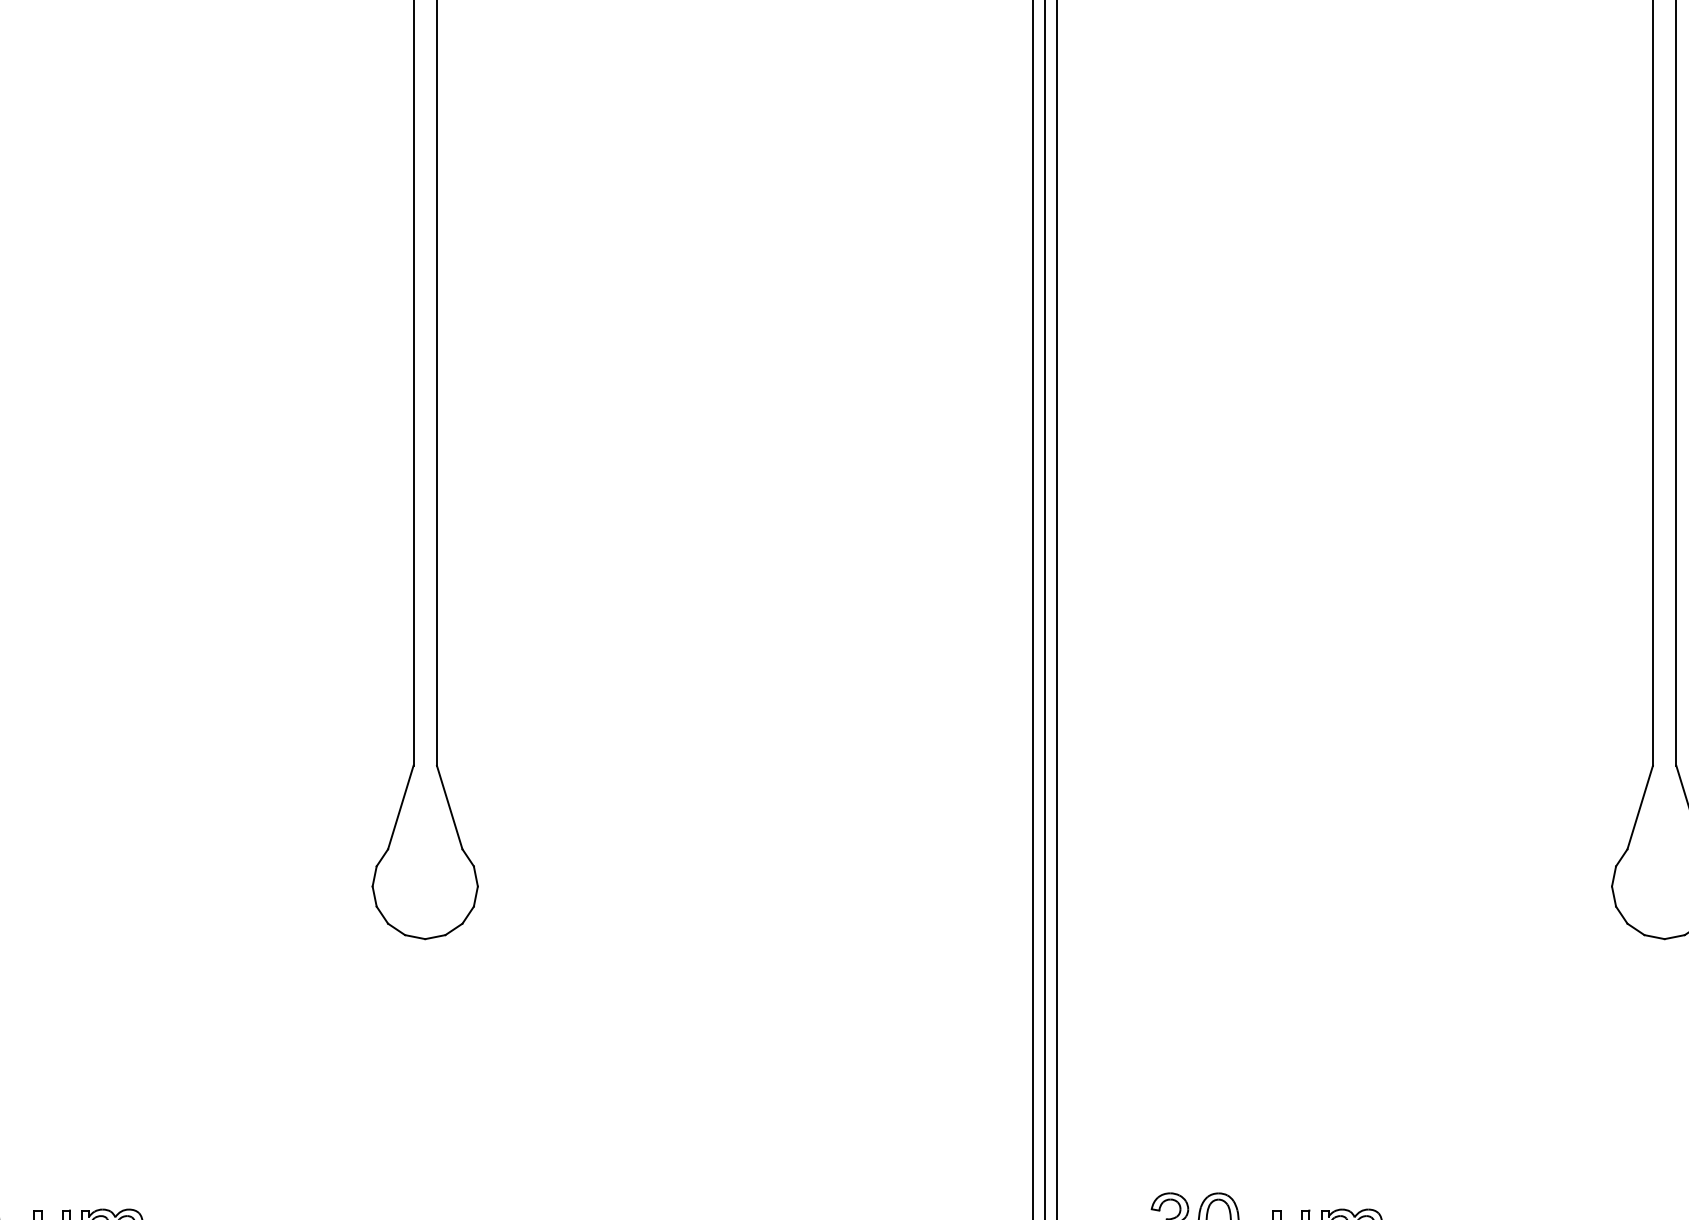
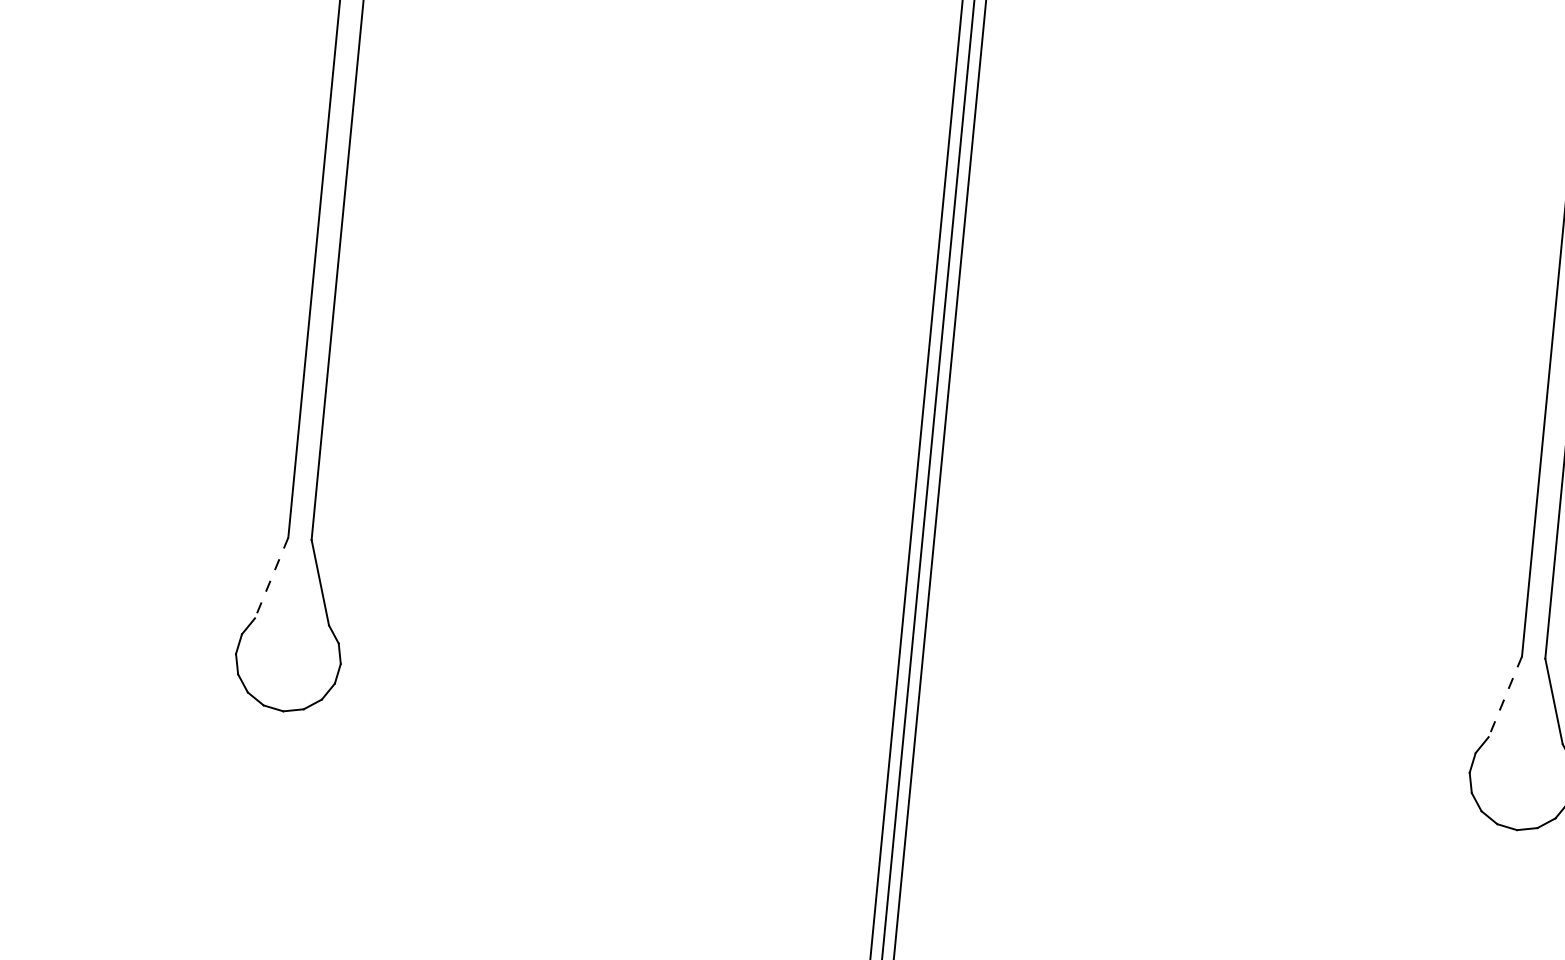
line: (400, 807) -> (271, 577), solid -> dashed
line: (1640, 807) -> (1505, 696), solid -> dashed

